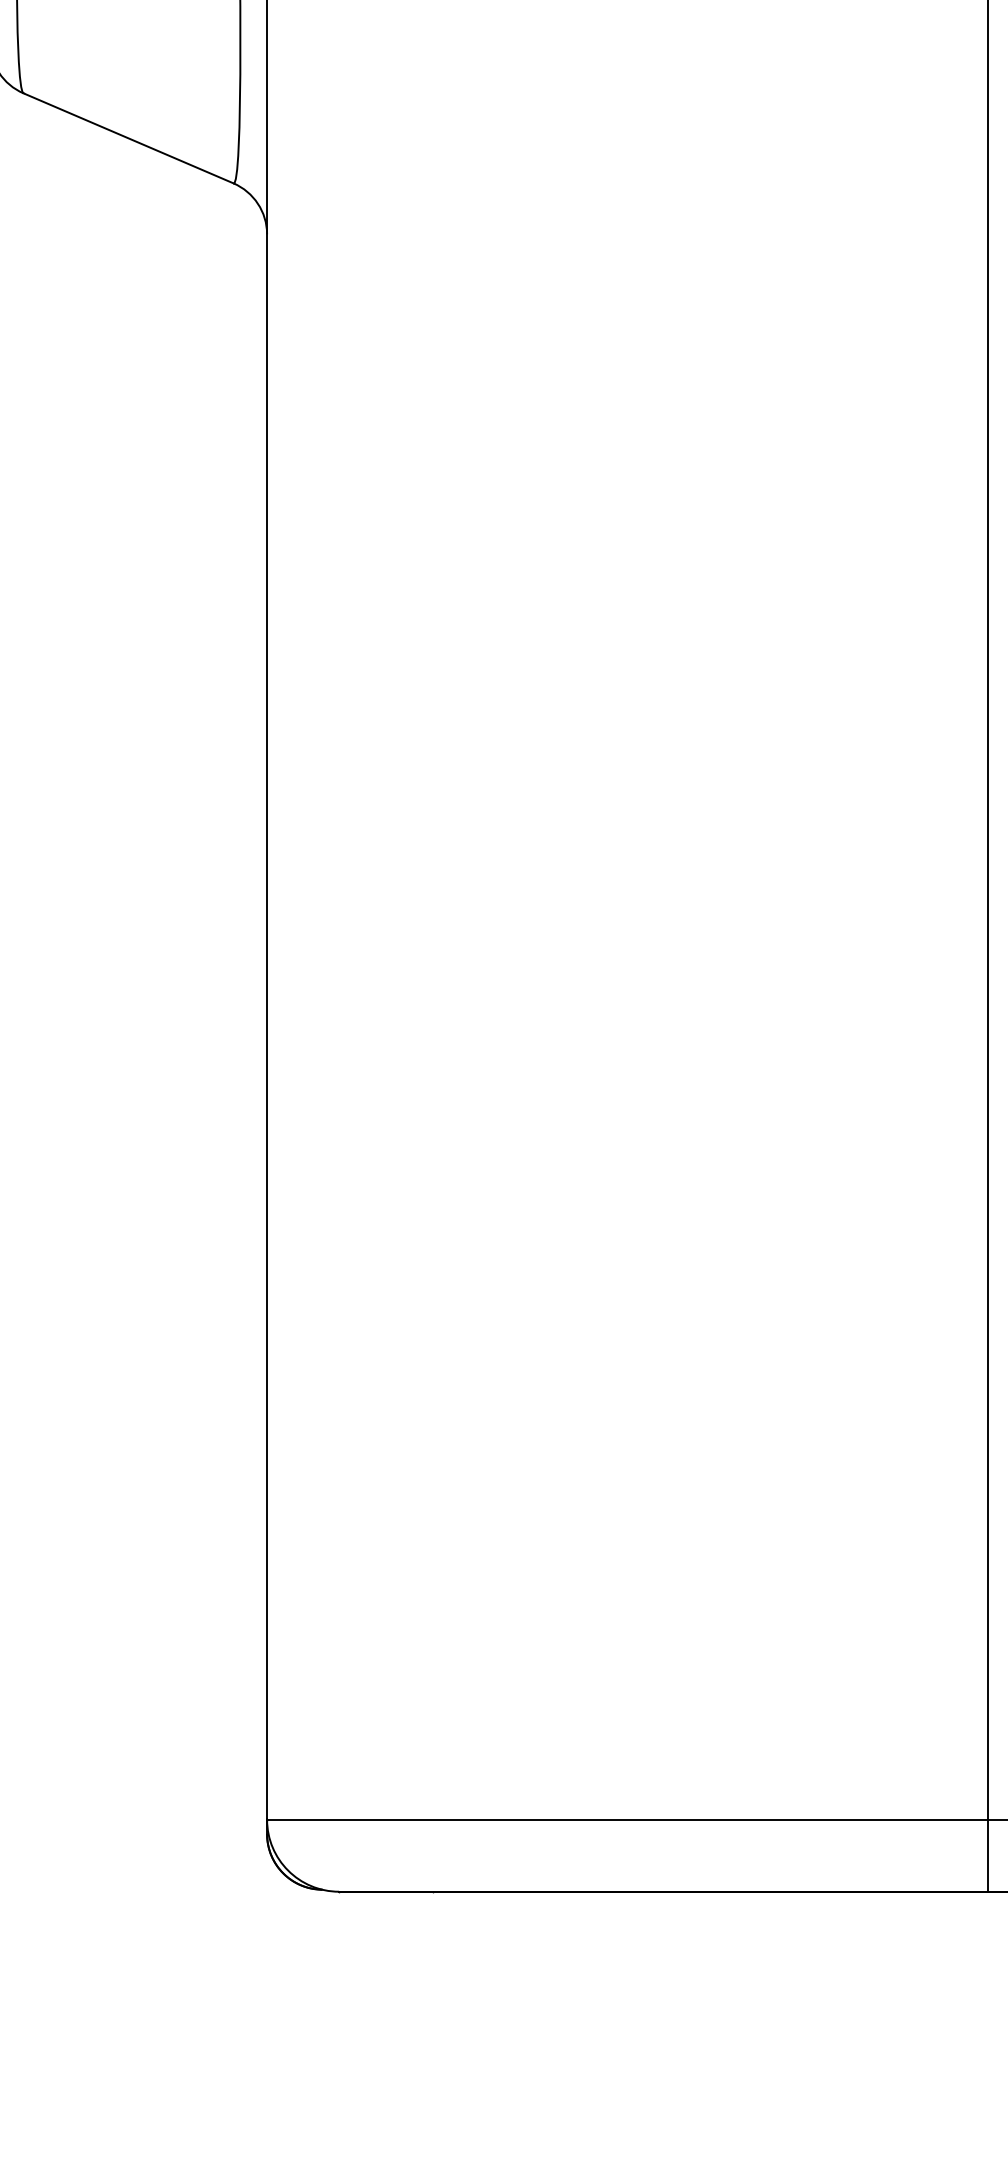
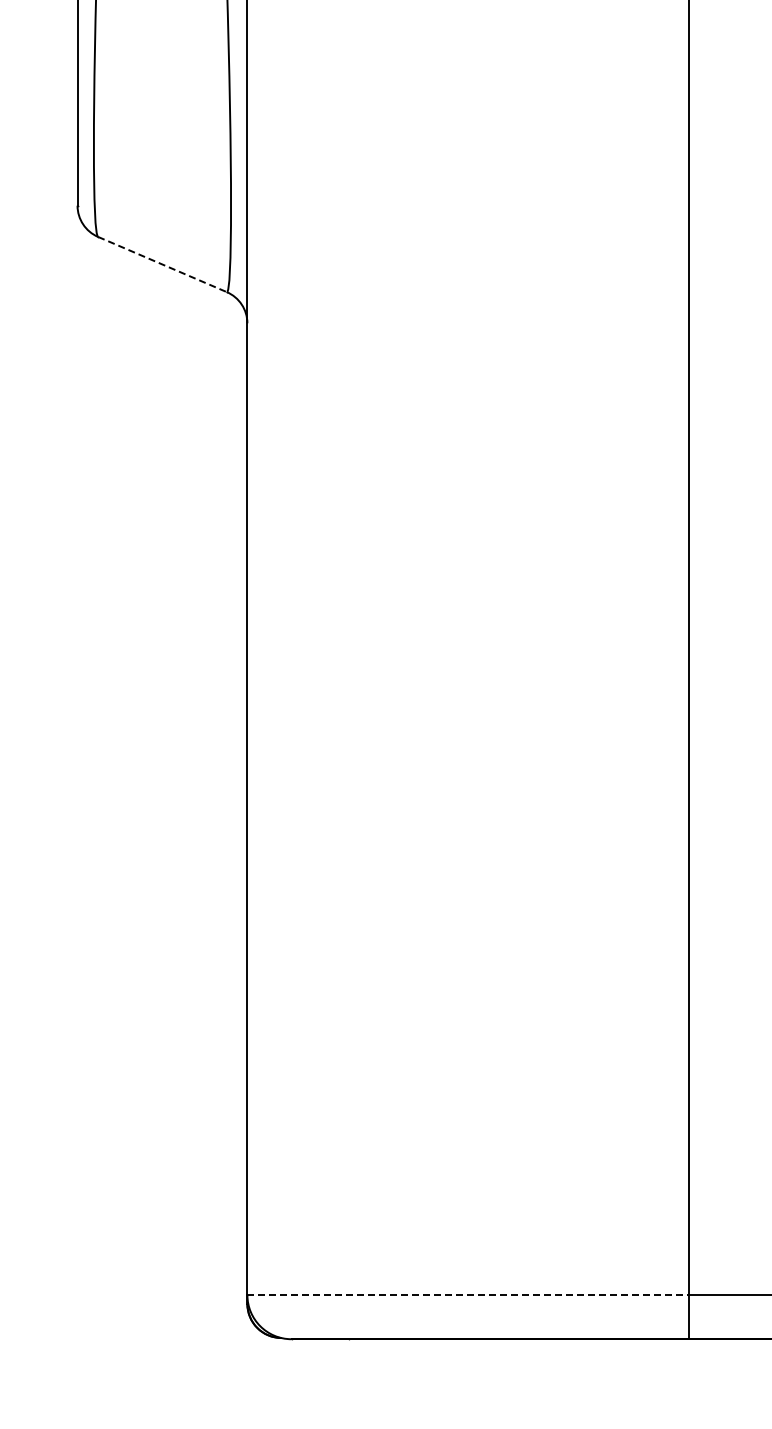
line: (128, 138) -> (162, 264), solid -> dashed
line: (627, 1820) -> (468, 1295), solid -> dashed

